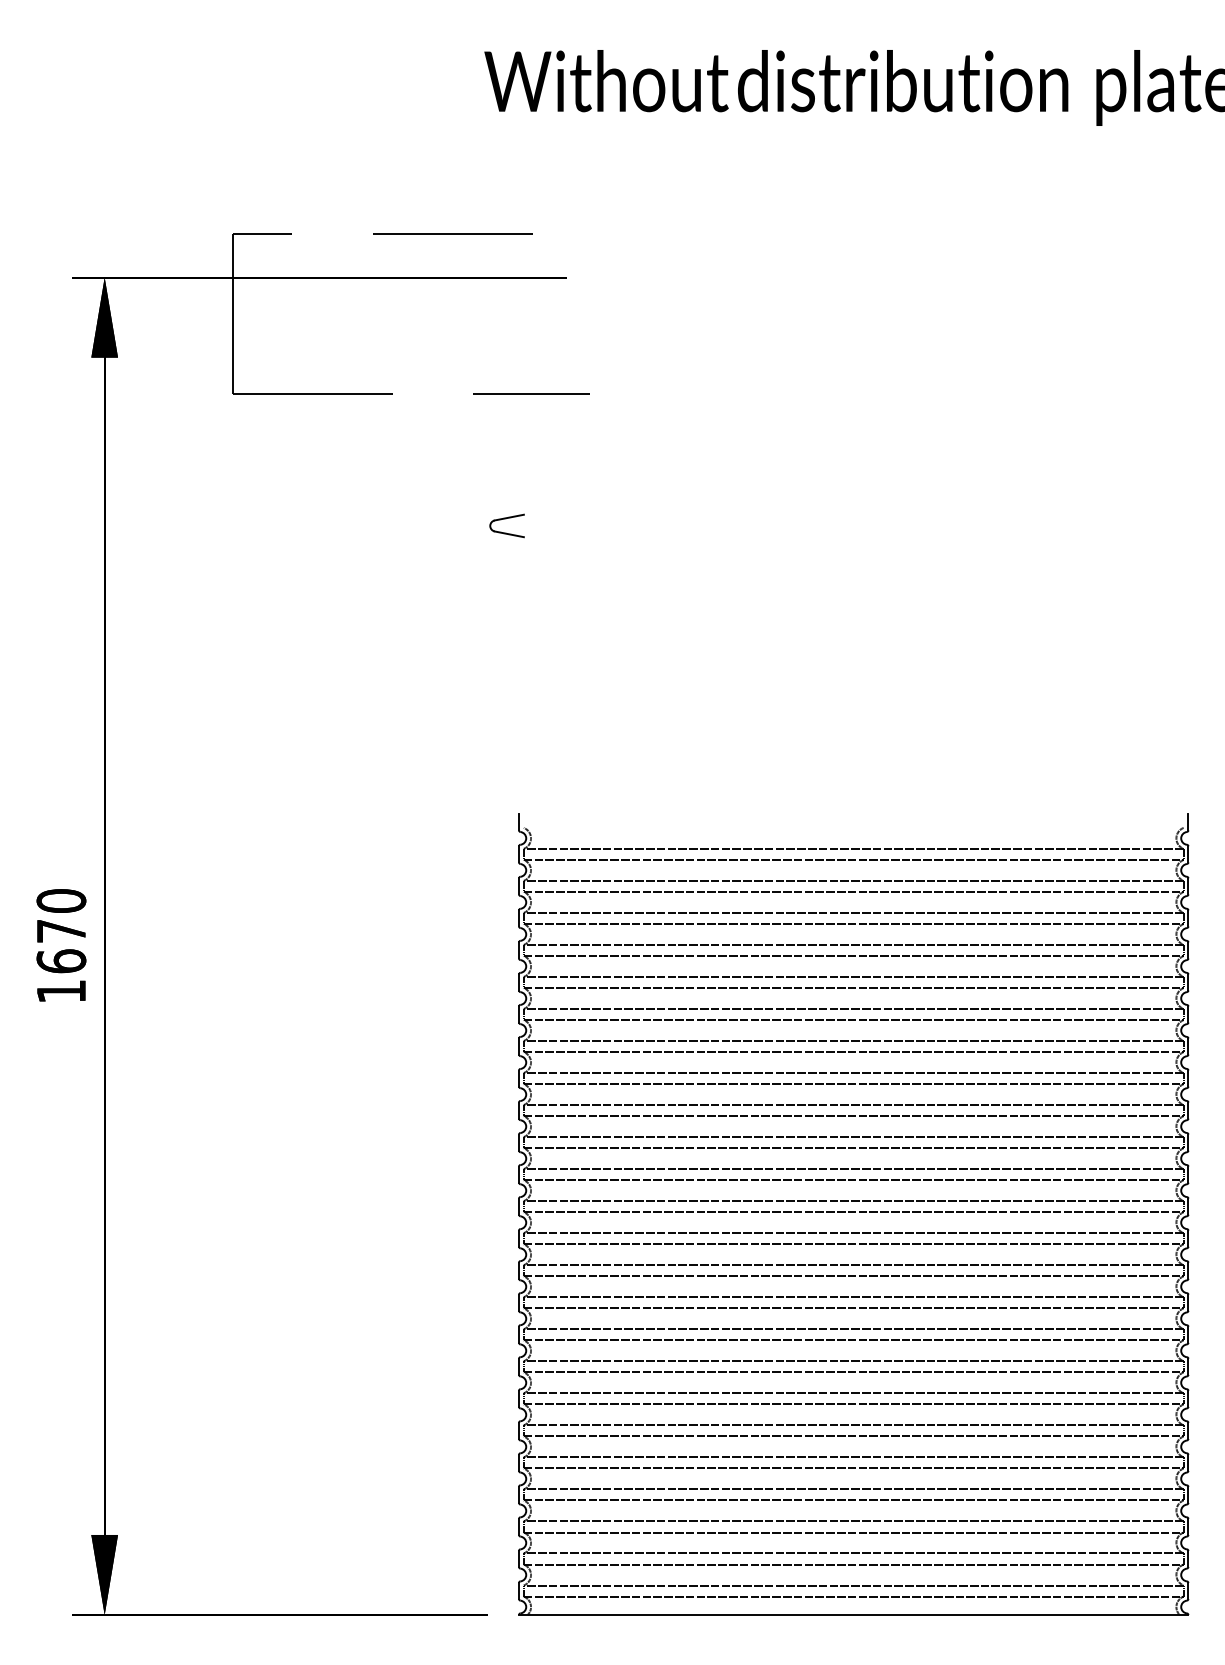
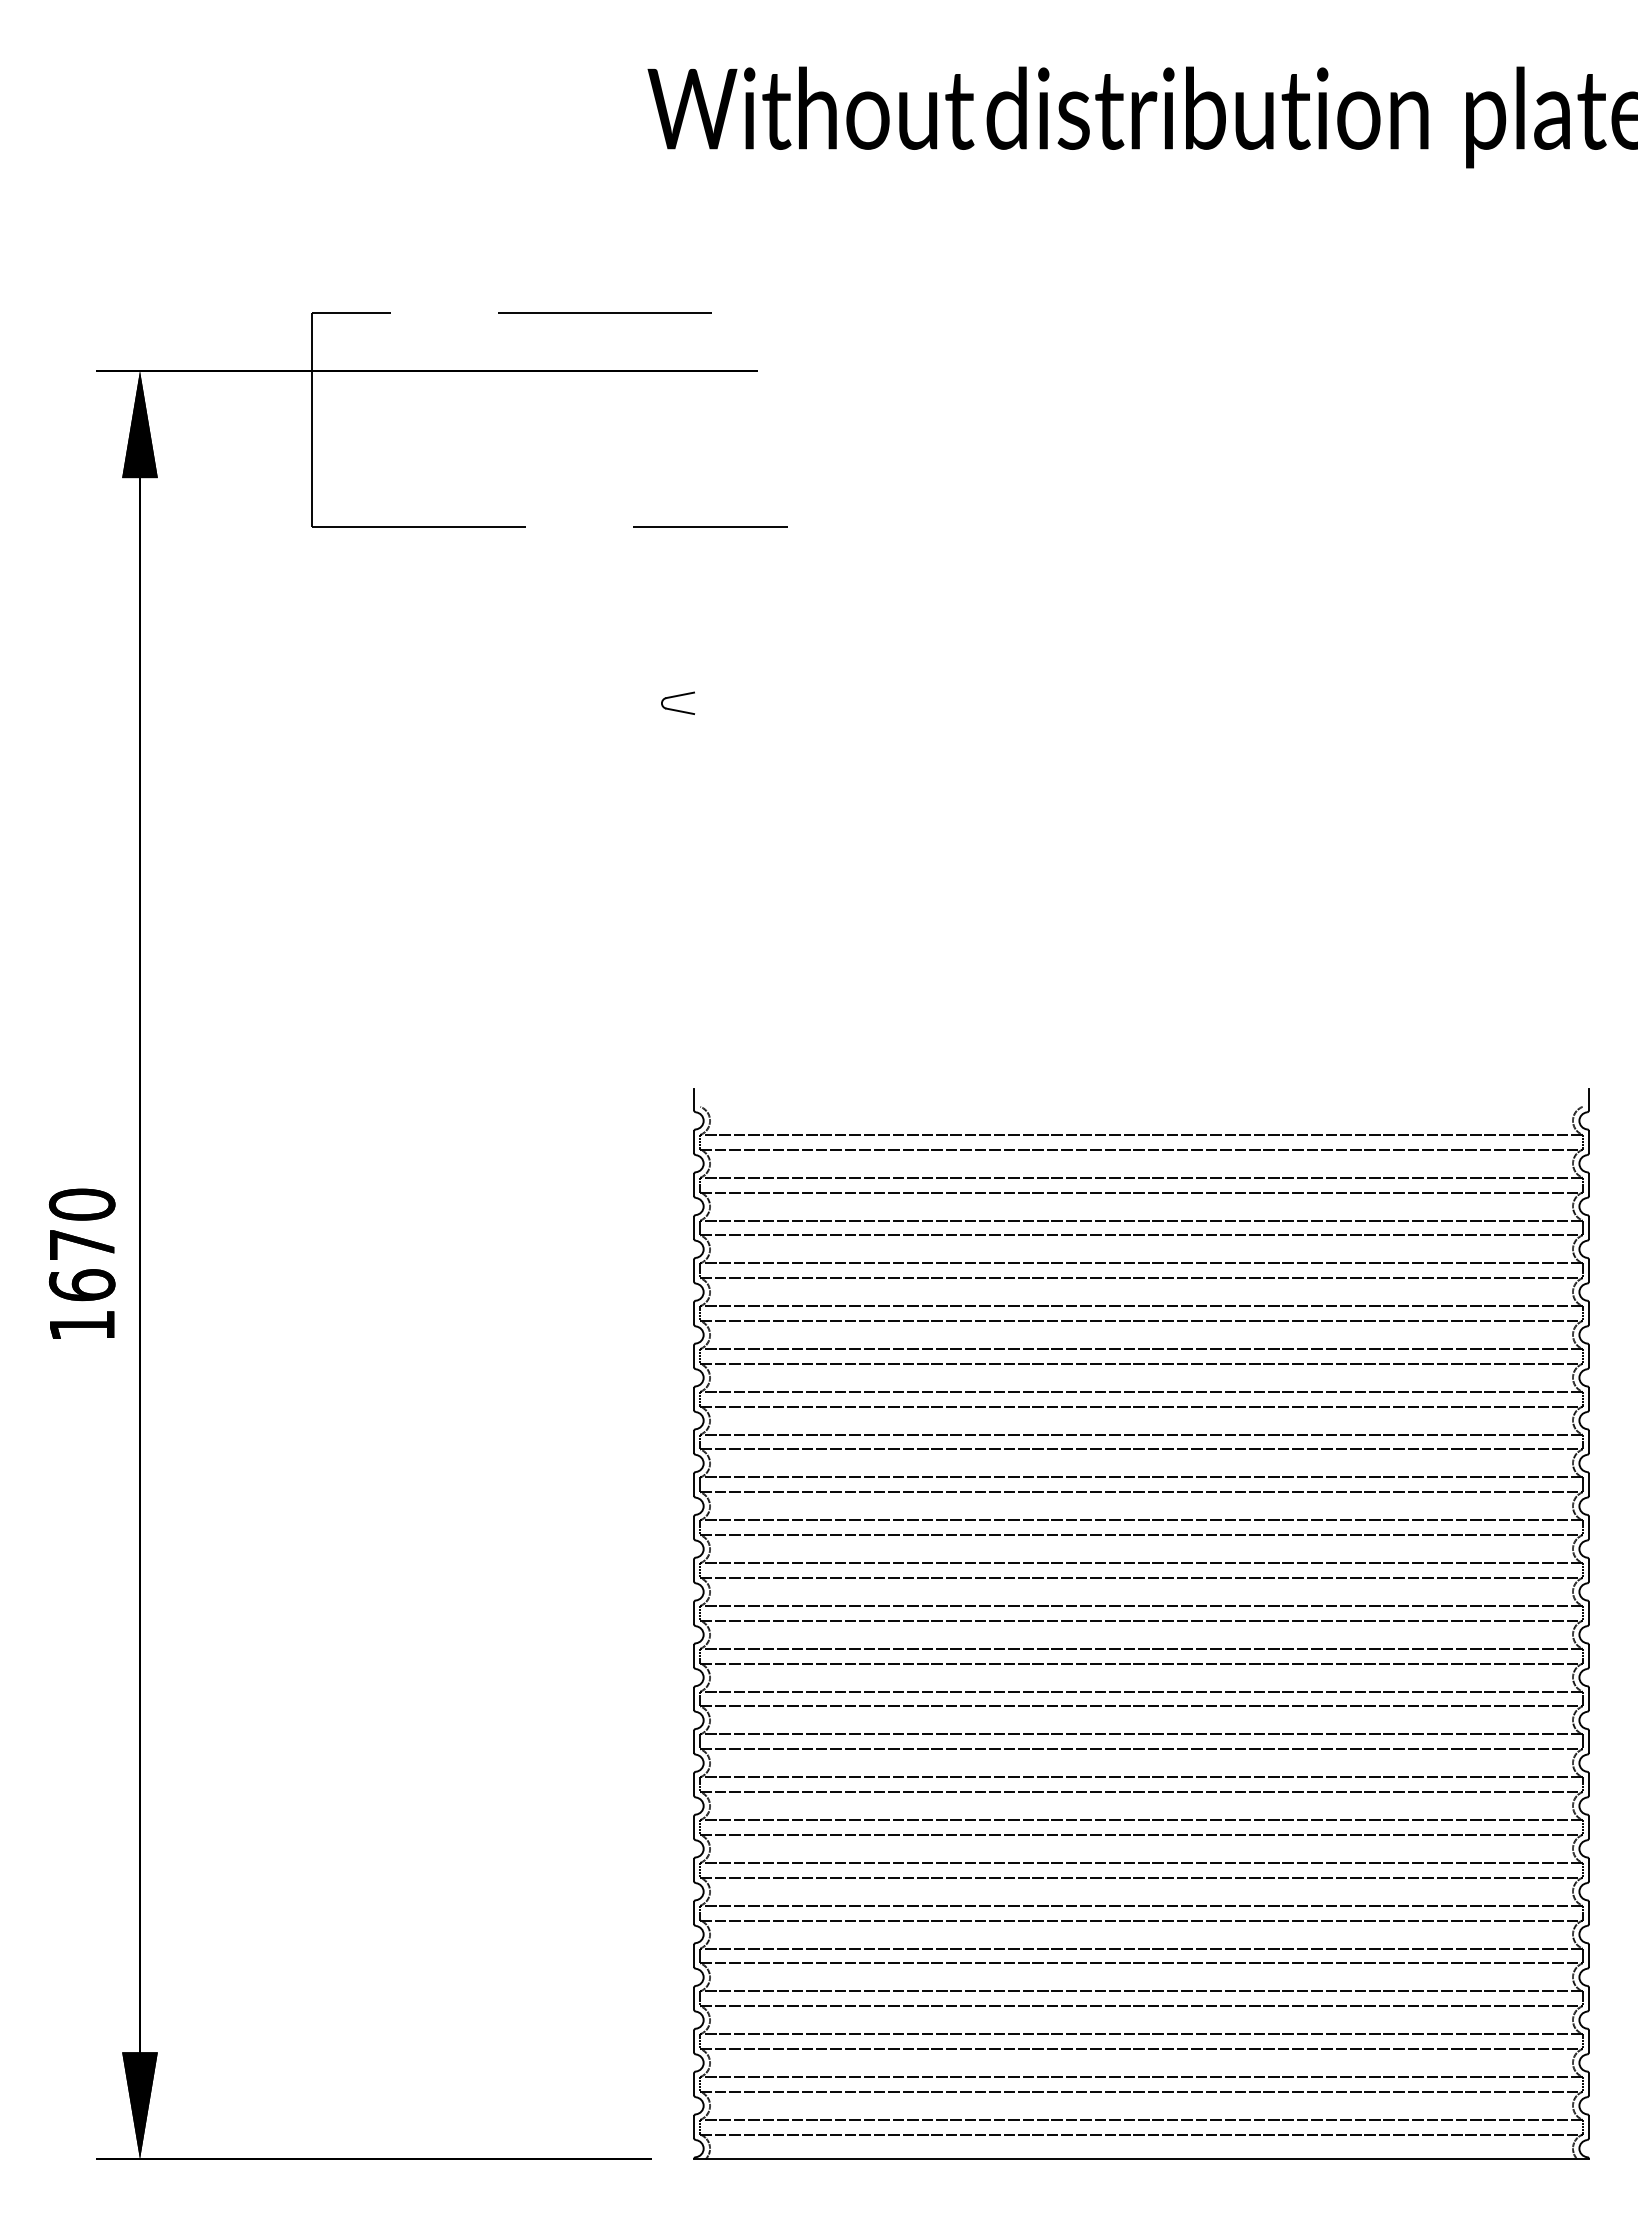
part: (506, 526) -> (677, 703), size x0.71

